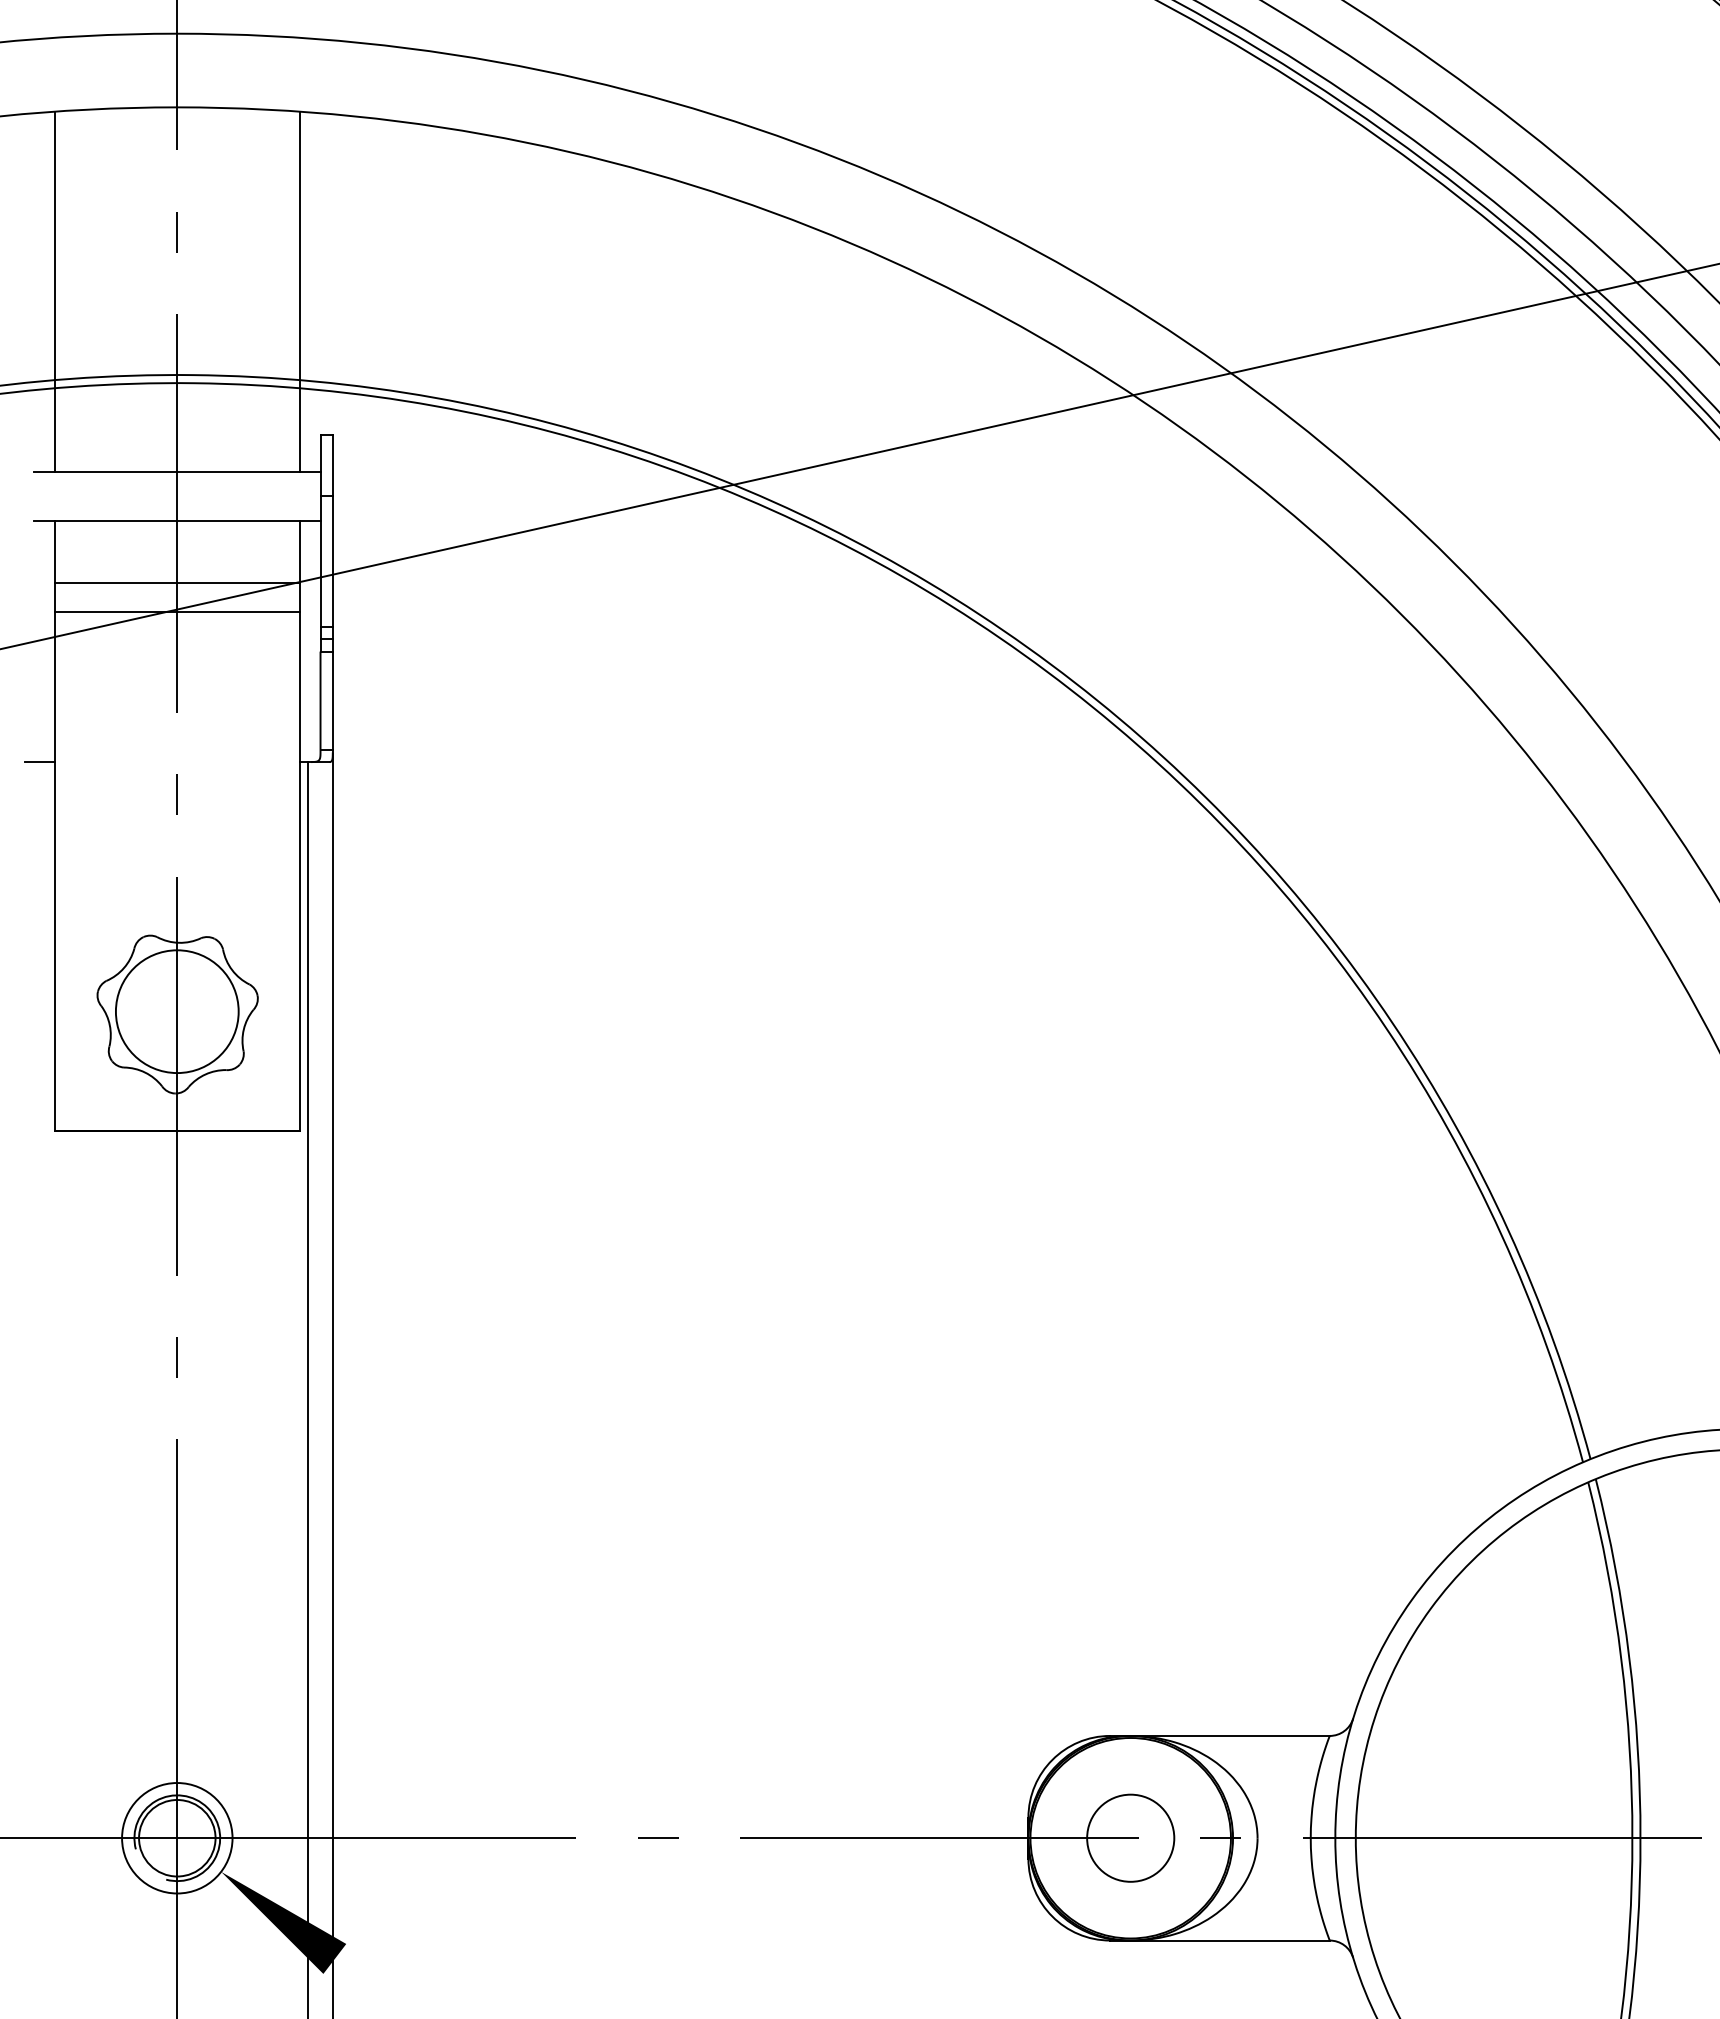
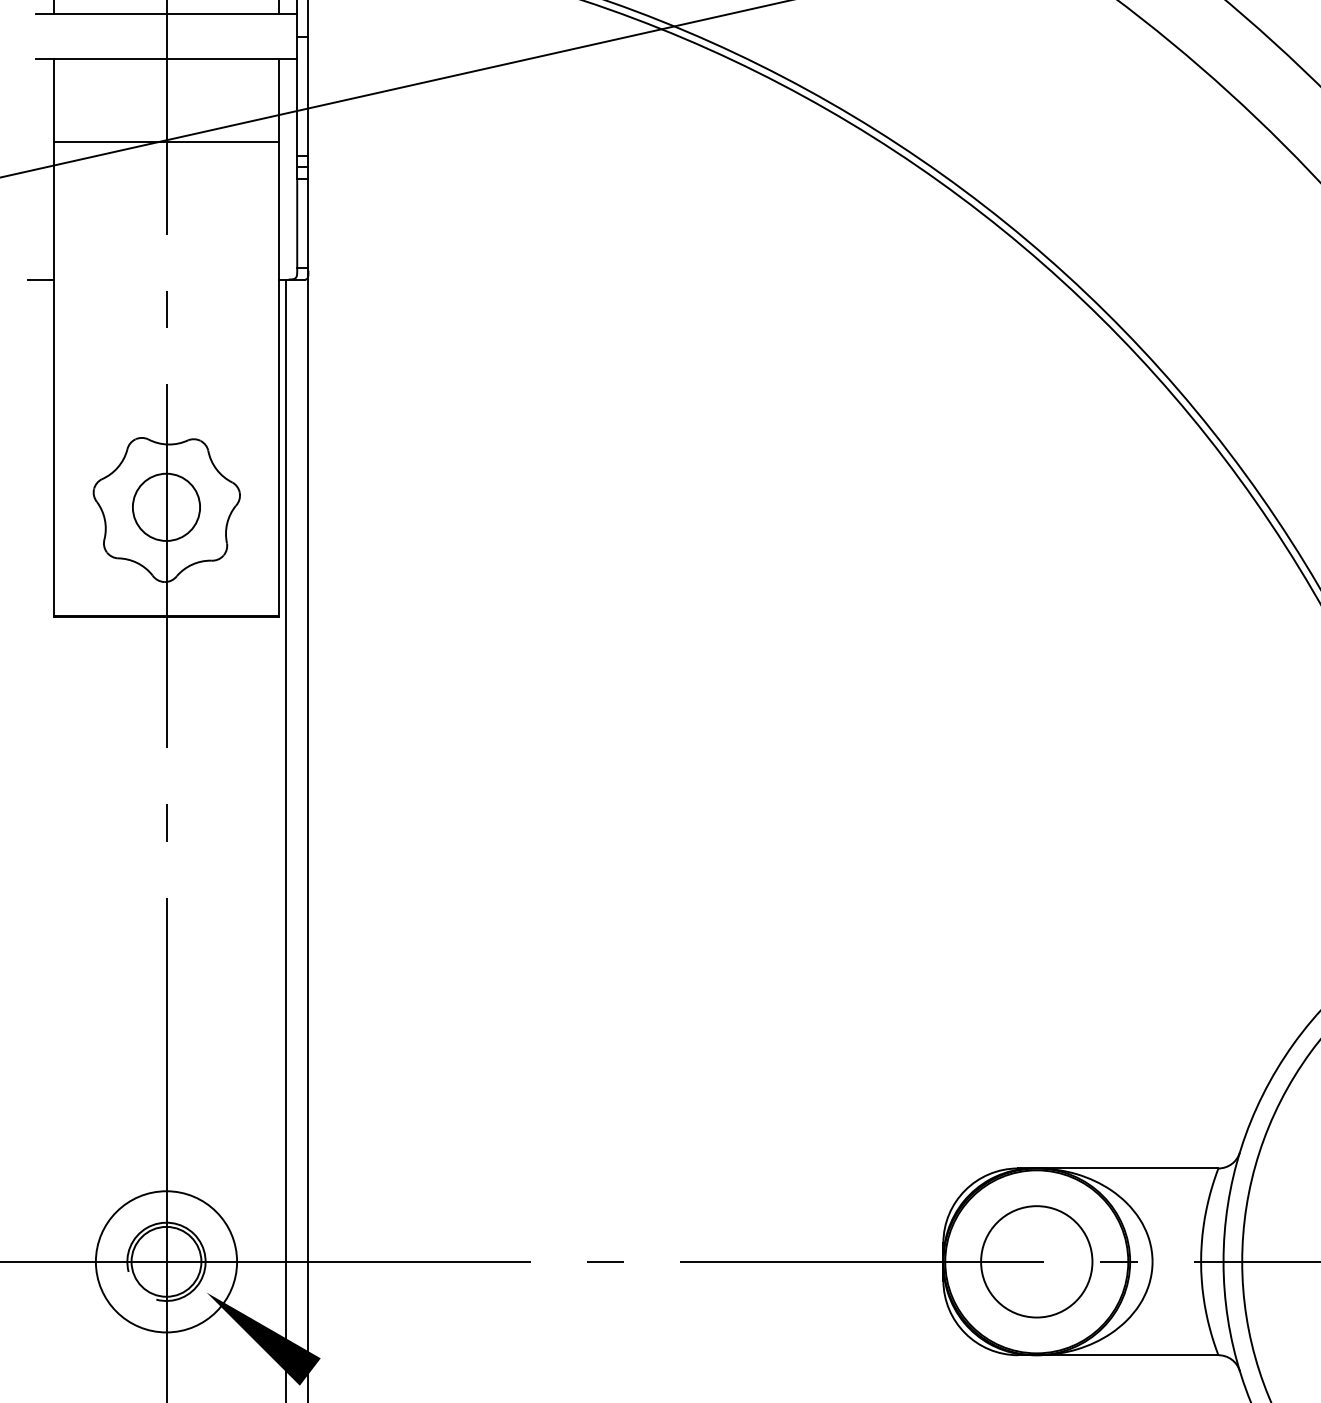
line: (177, 583) -> (166, 116), removed
circle: (176, 1011) -> (165, 507), size x0.6
circle: (1130, 1837) -> (1036, 1261), size x1.4
circle: (177, 1838) -> (166, 1262), size x1.4

